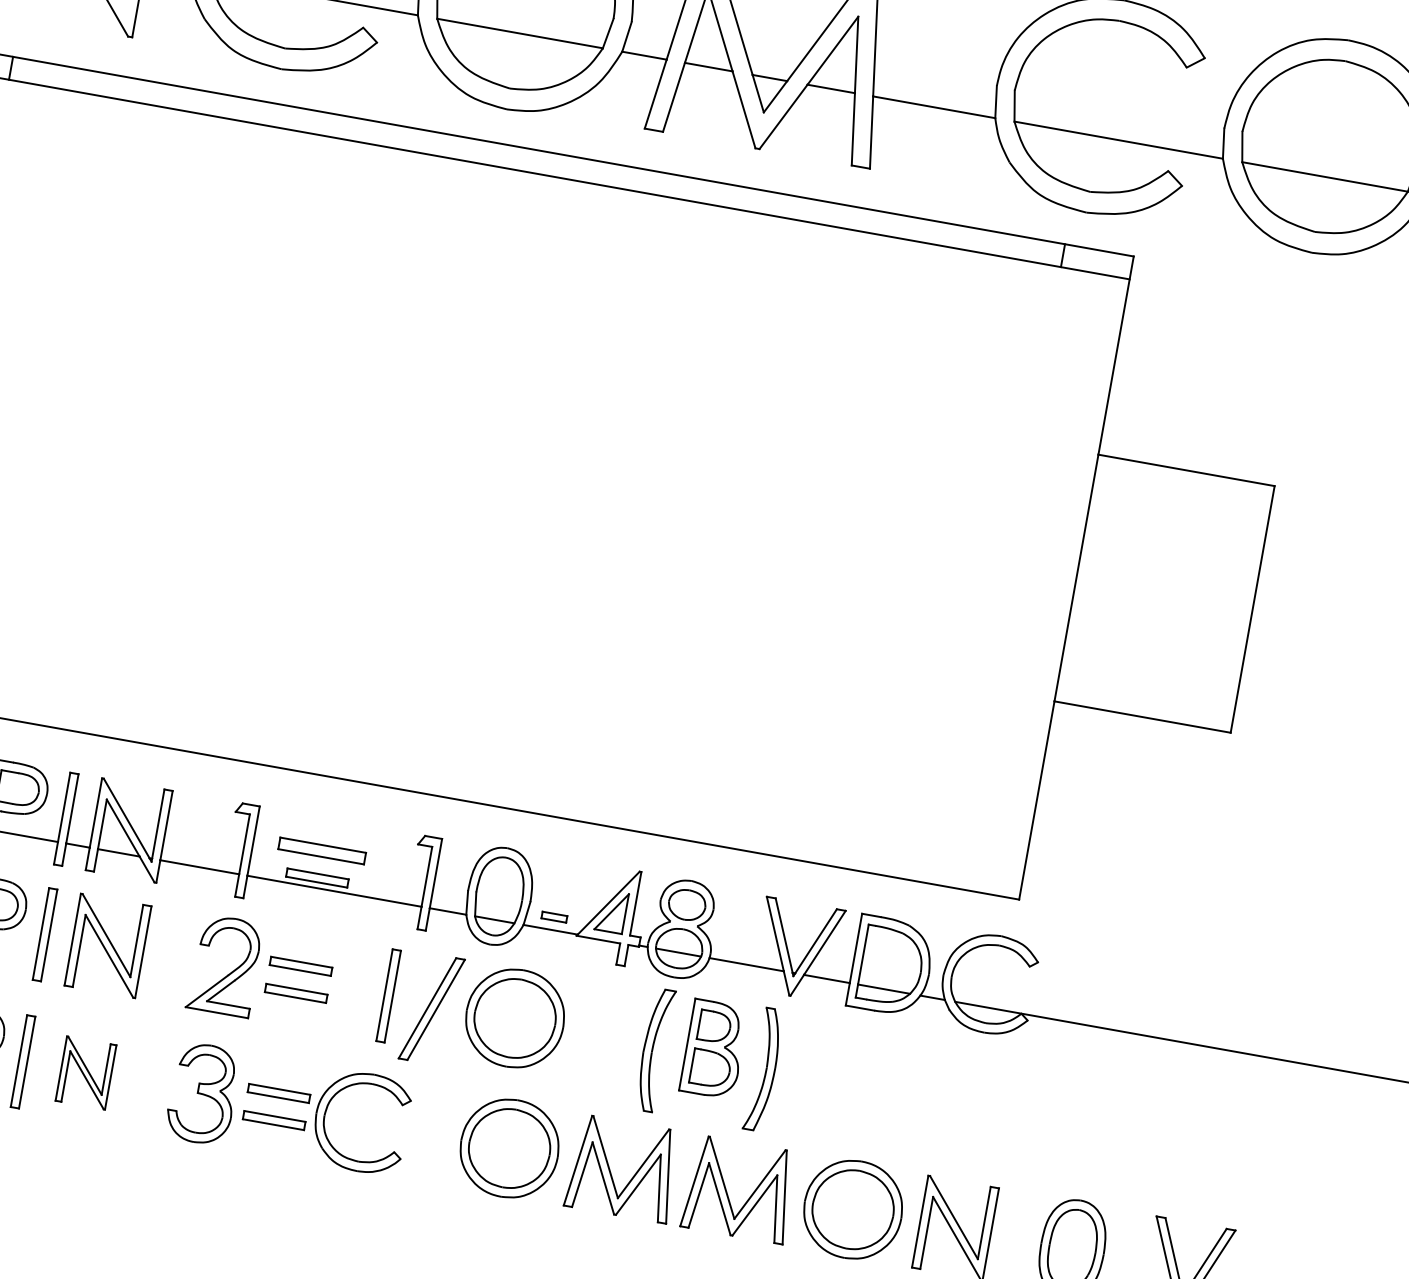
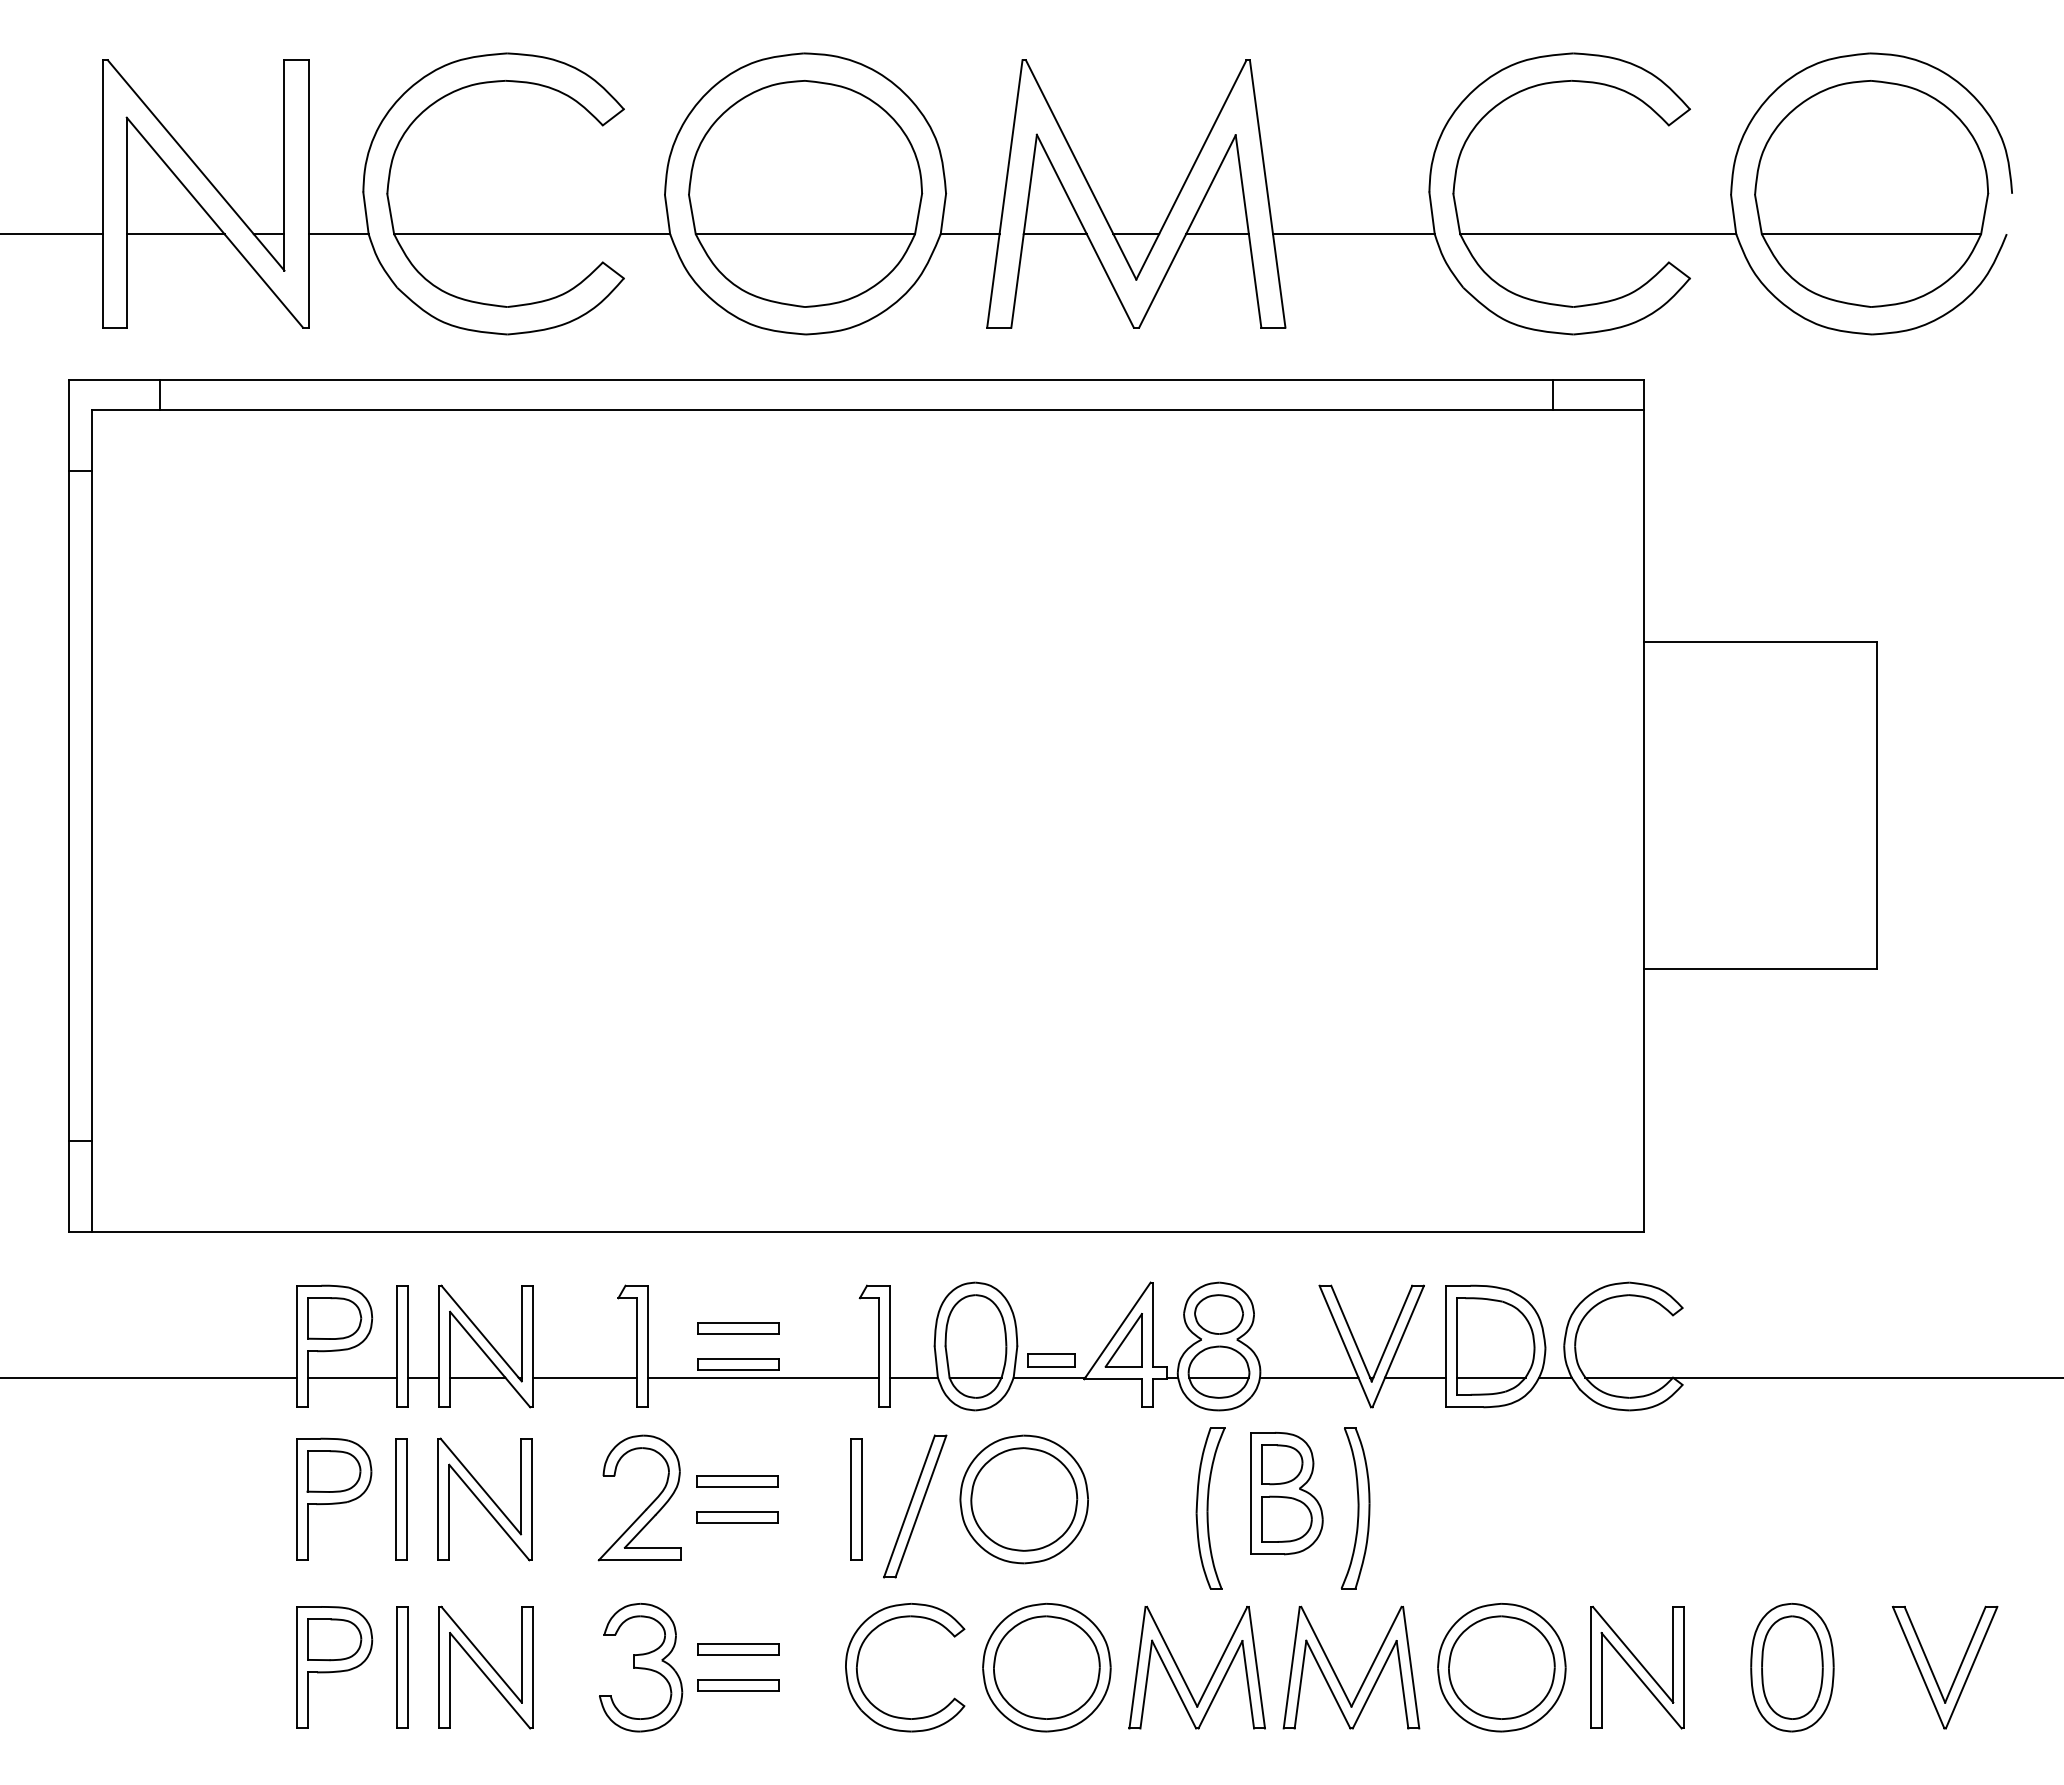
part: (322, 850) -> (738, 1328), size x0.71
part: (554, 917) -> (1051, 1360), size x1.43
part: (85, 1072) -> (485, 1667), size x1.43
part: (326, 1112) -> (858, 1663), moved

